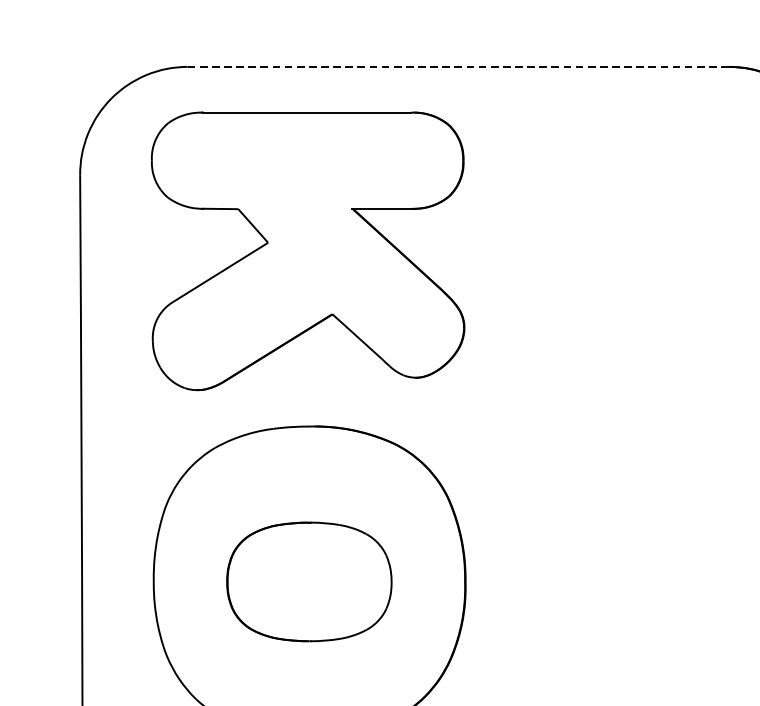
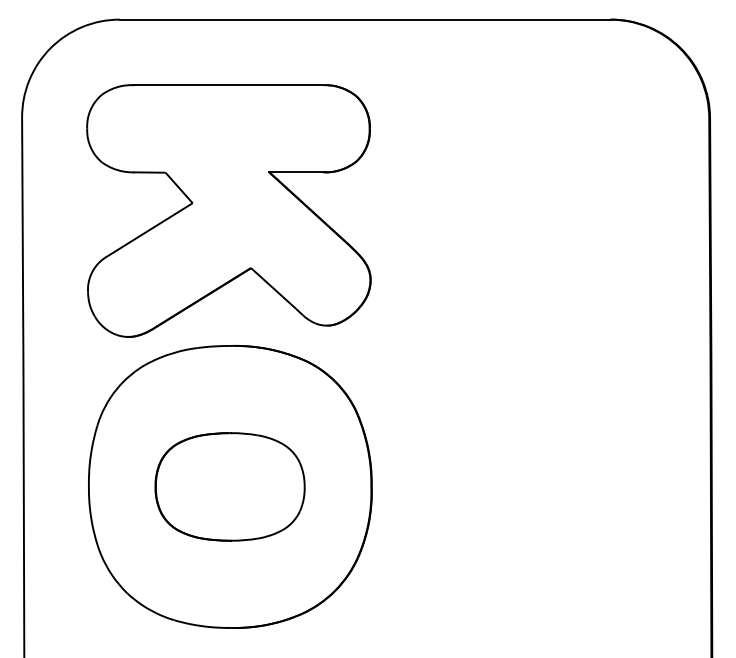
line: (458, 66) -> (365, 19), dashed -> solid
part: (307, 250) -> (228, 210), moved

